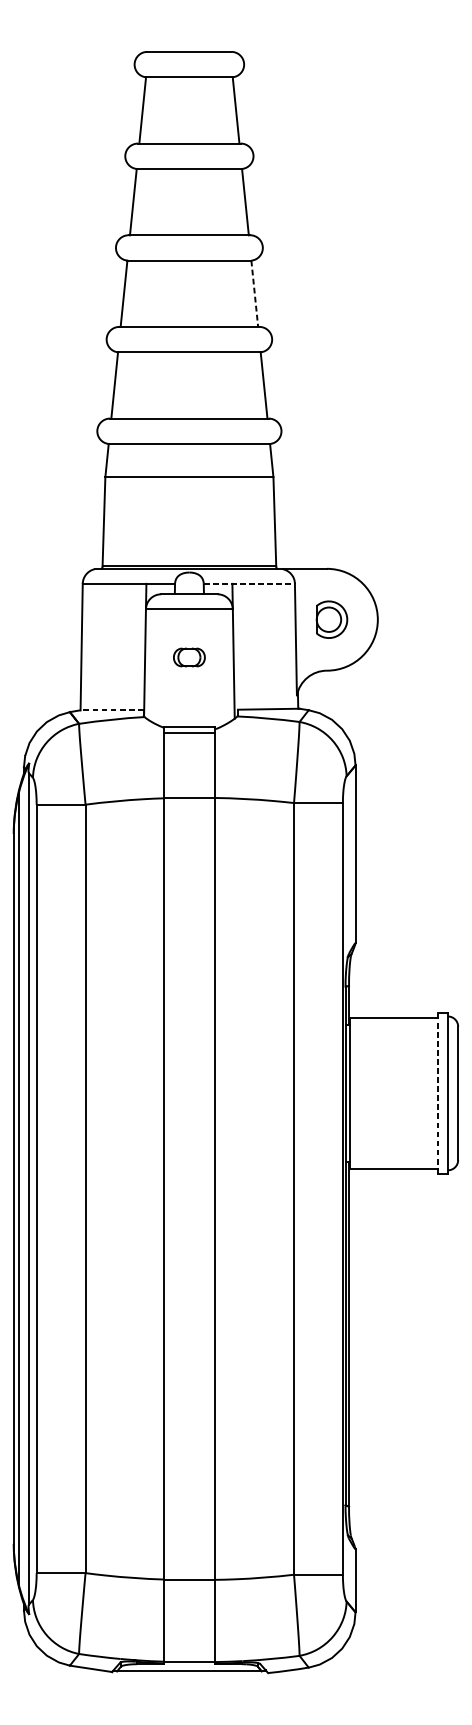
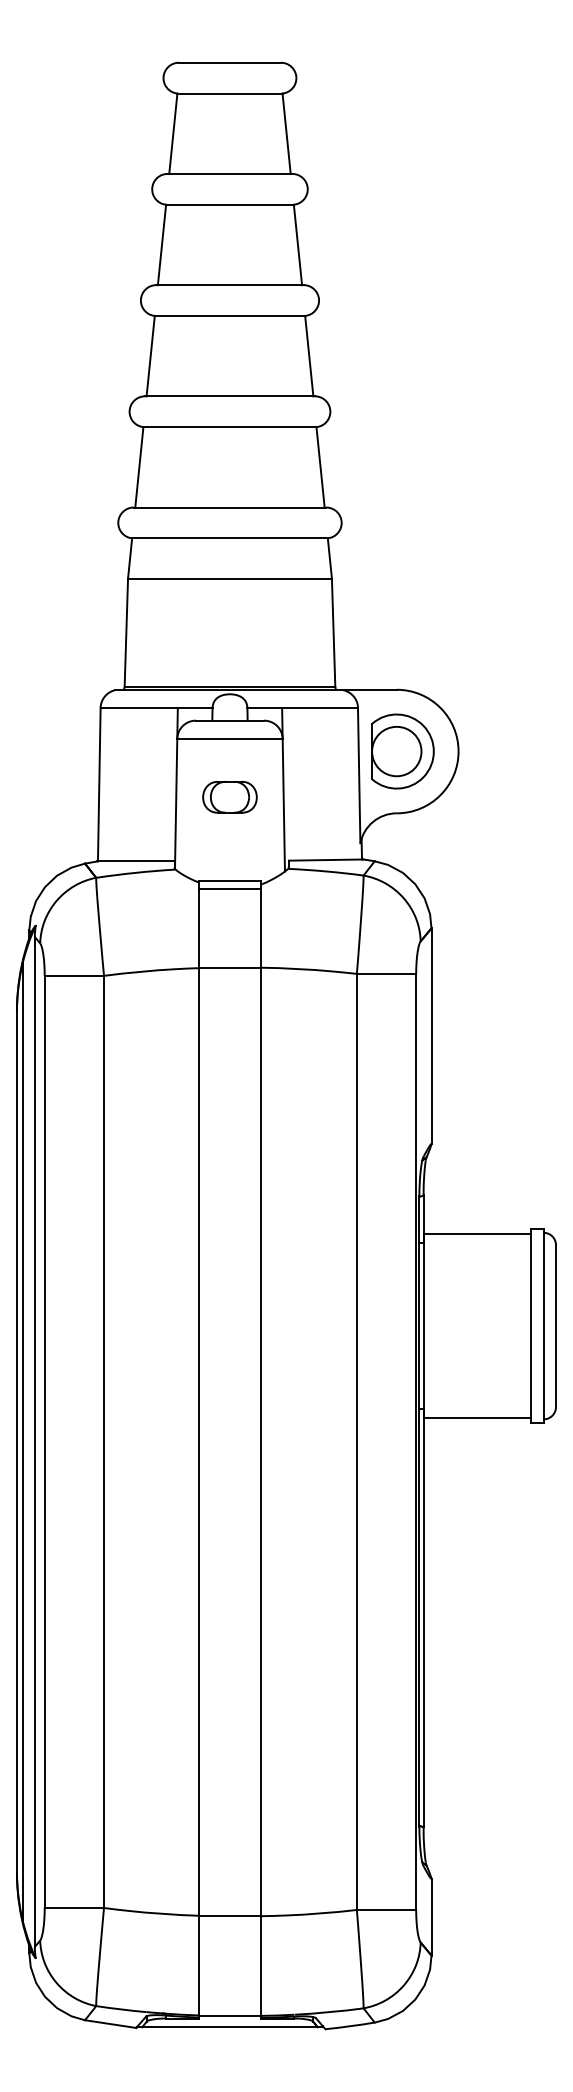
line: (254, 294) -> (309, 356), dashed -> solid
line: (250, 584) -> (303, 708), dashed -> solid
part: (331, 619) -> (402, 751), size x1.67
part: (189, 657) -> (229, 797), size x1.43
line: (111, 710) -> (135, 861), dashed -> solid
line: (437, 1092) -> (531, 1325), dashed -> solid

